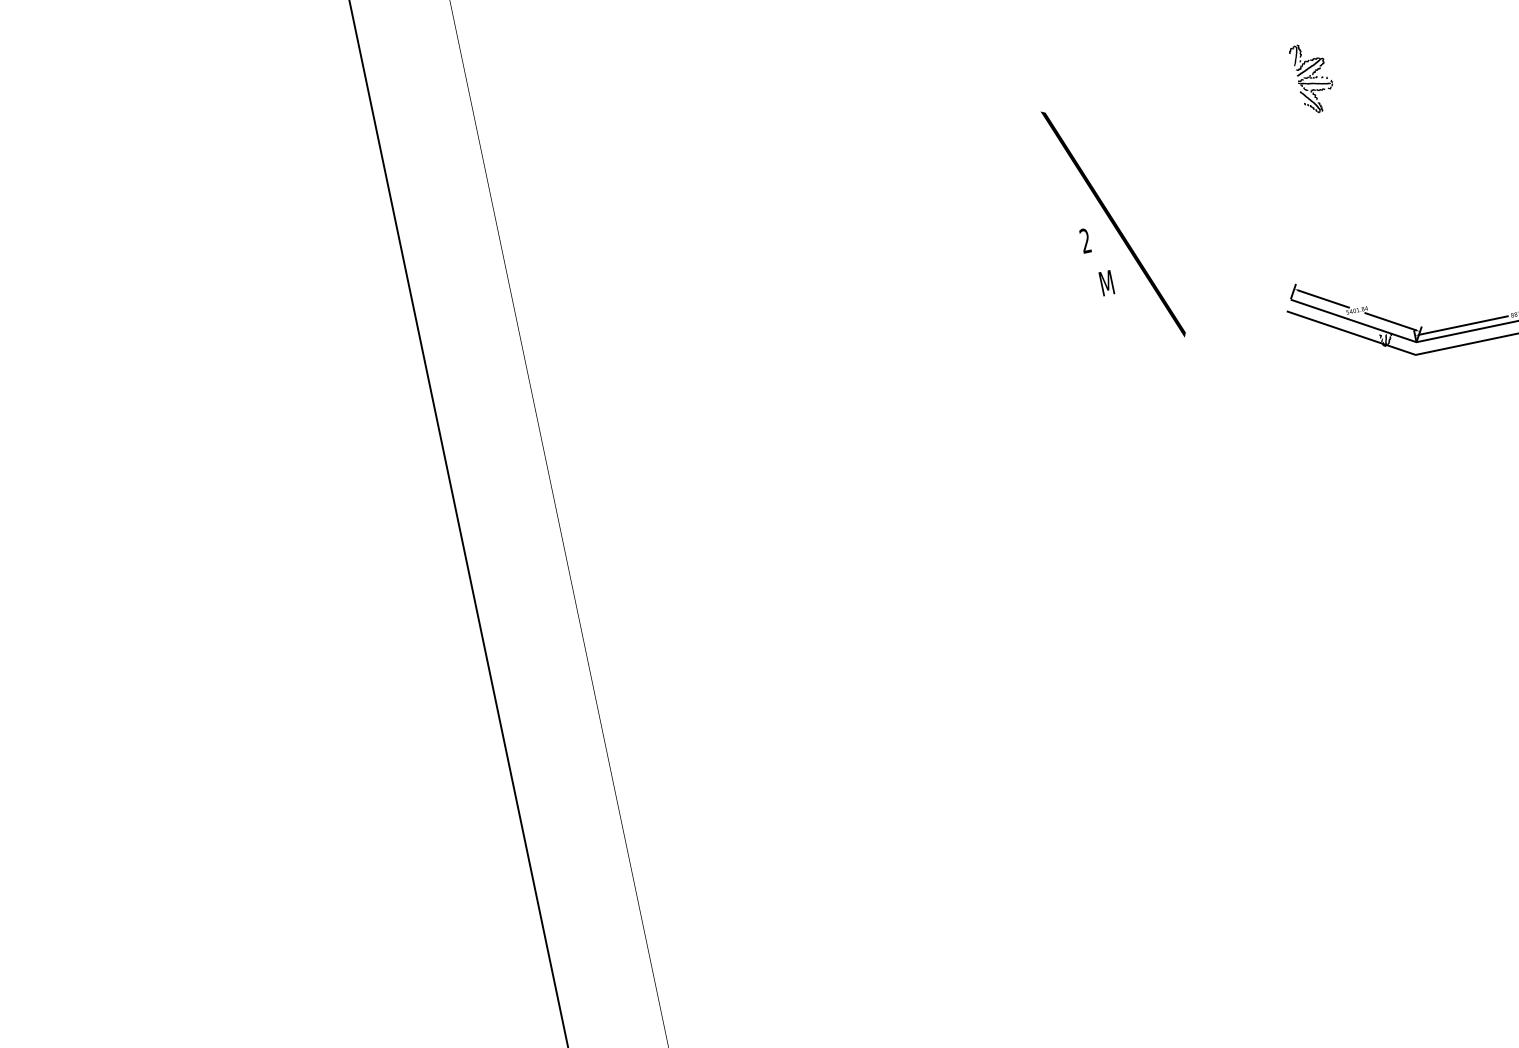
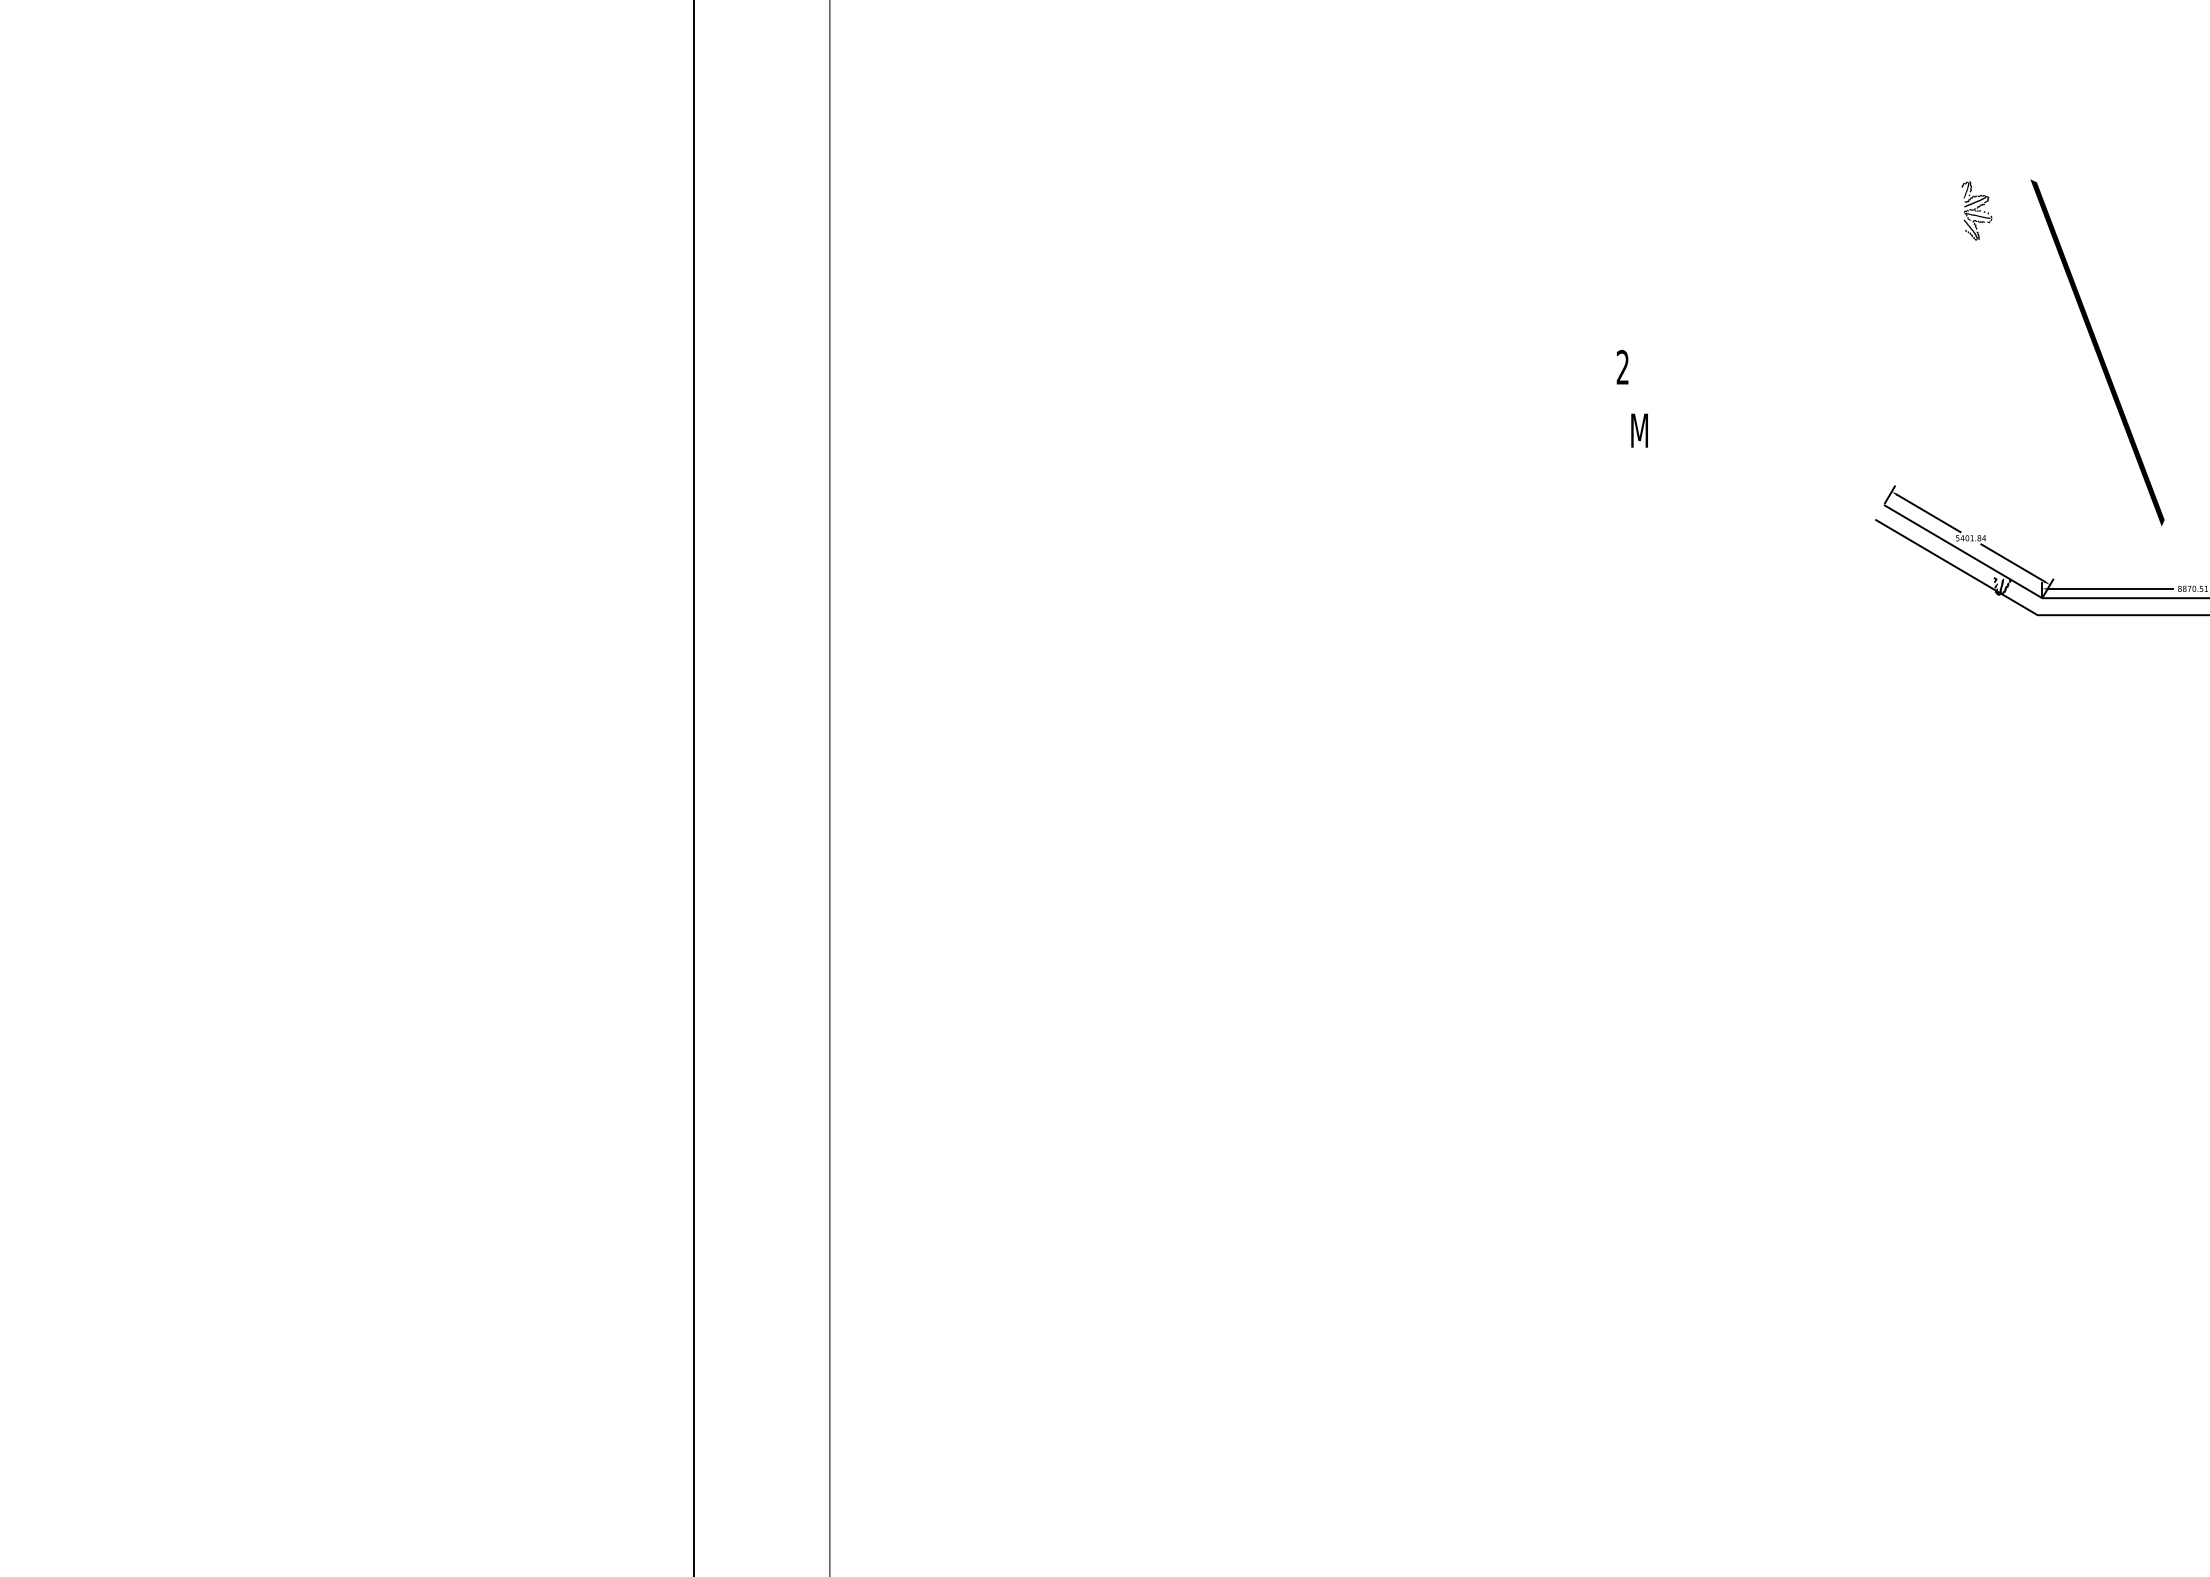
part: (1312, 77) -> (1976, 210), size x0.6
part: (1113, 224) -> (2097, 352), moved

